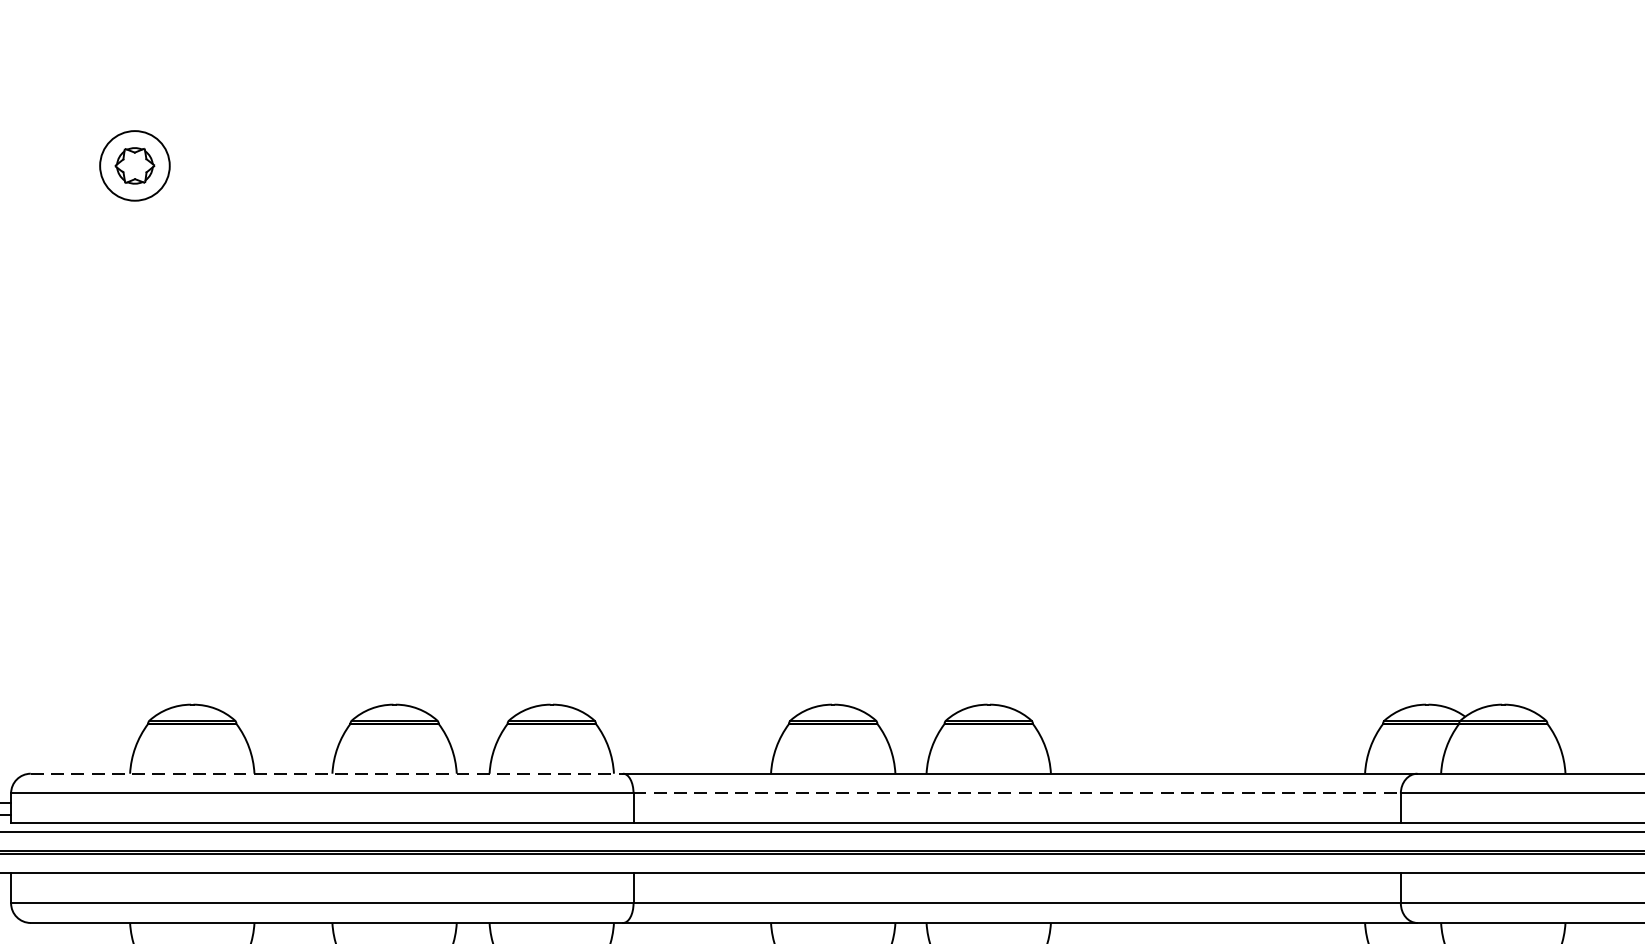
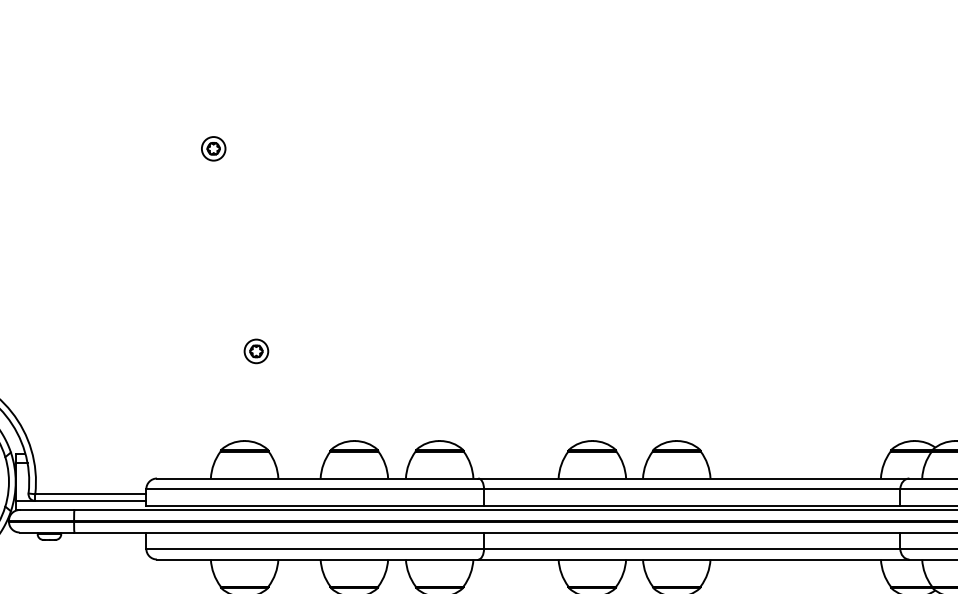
part: (134, 165) -> (213, 148), size x0.62
part: (214, 539) -> (256, 351), added
line: (326, 773) -> (317, 478), dashed -> solid
line: (1017, 793) -> (692, 489), dashed -> solid

